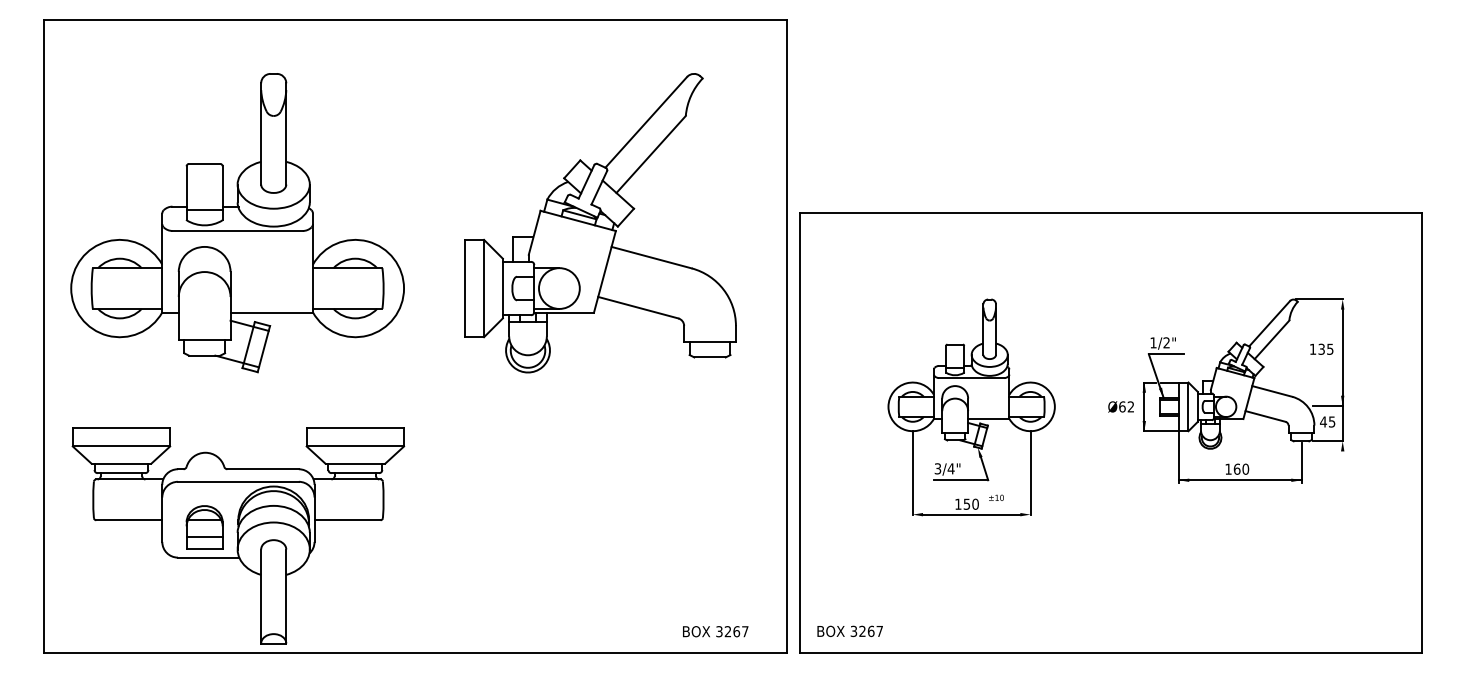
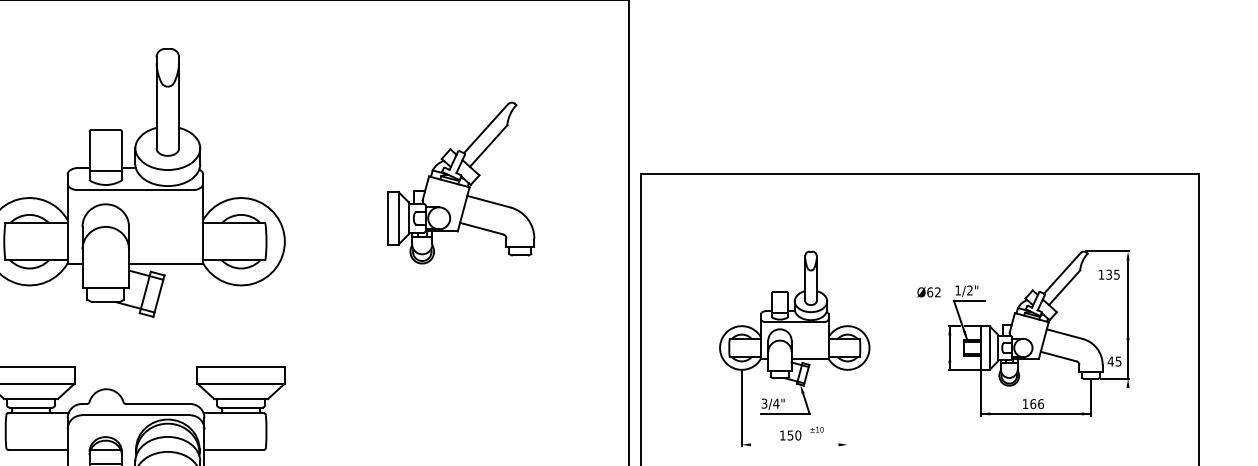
part: (600, 223) -> (461, 183), size x0.6
text: (1321, 348) -> (1109, 274), moved
line: (1327, 405) -> (1114, 346), removed
text: (1120, 406) -> (928, 291), moved
text: (1245, 468) -> (1040, 403), 160 -> 166
line: (1030, 473) -> (847, 407), removed
line: (971, 514) -> (794, 444), removed

